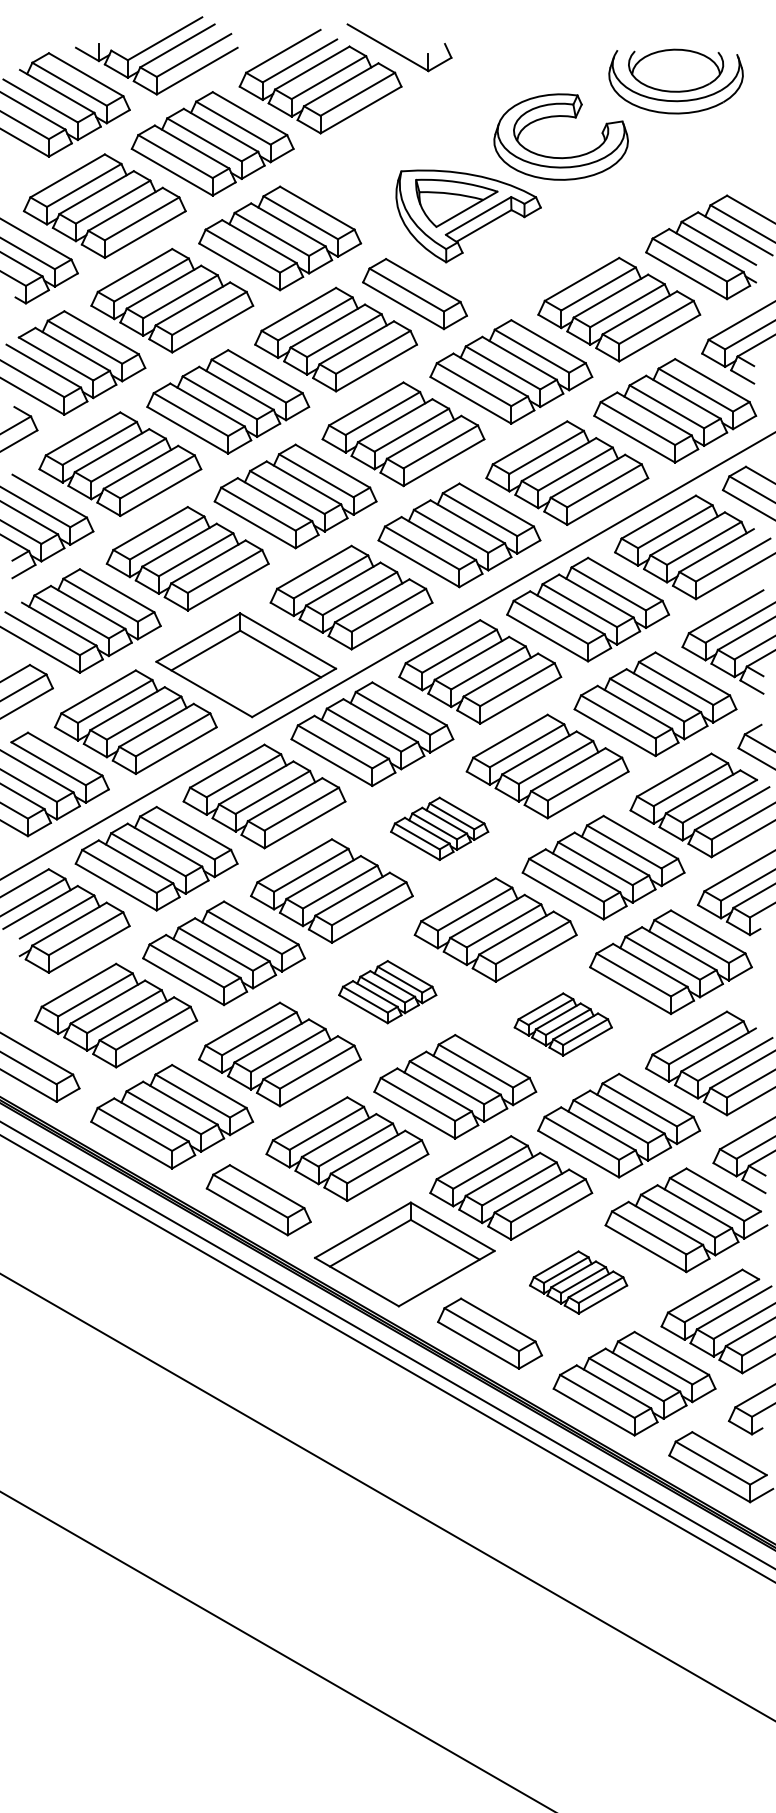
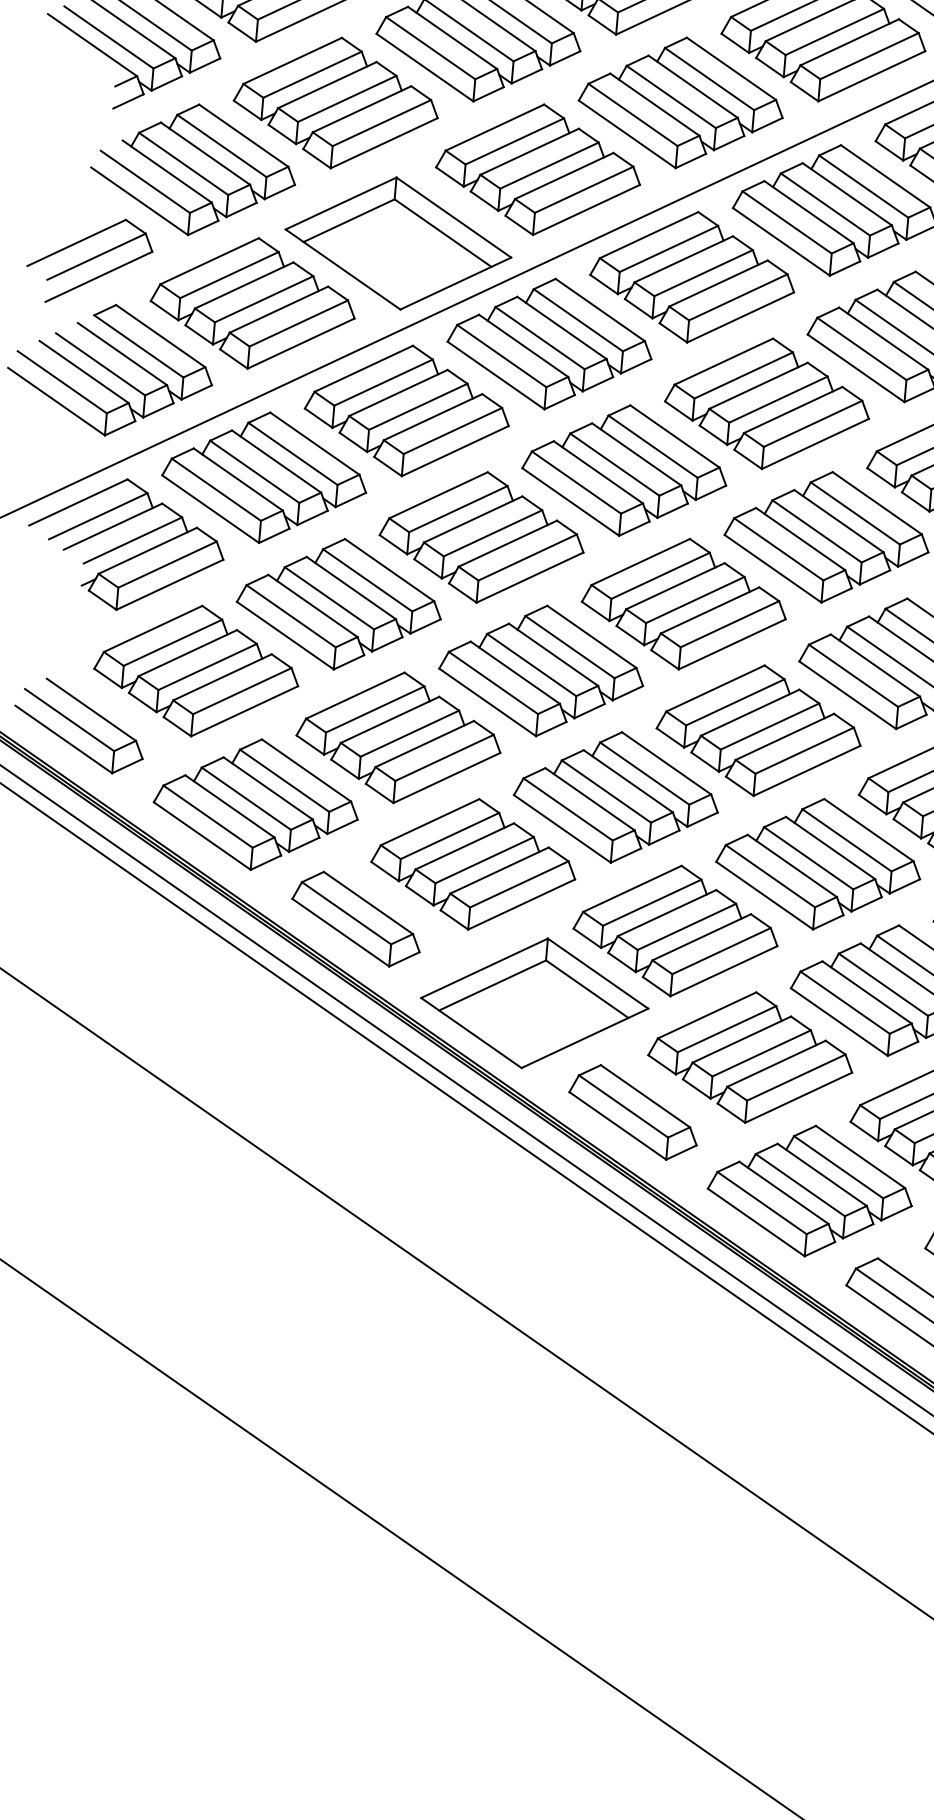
part: (439, 828) -> (624, 470), size x1.67
part: (387, 991) -> (541, 670), size x1.67
part: (563, 1024) -> (759, 730), size x1.67
part: (578, 1282) -> (750, 1057), size x1.67

